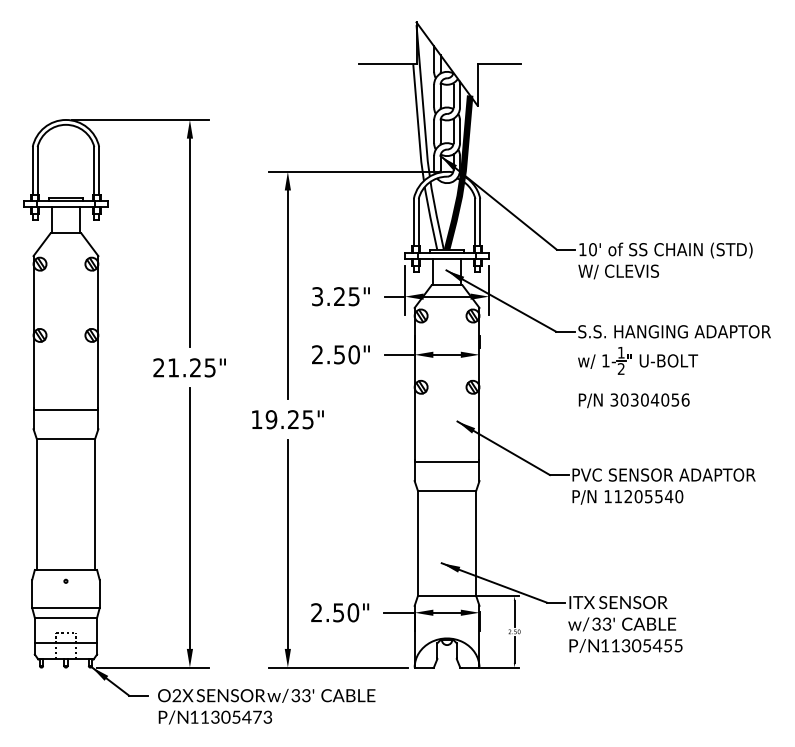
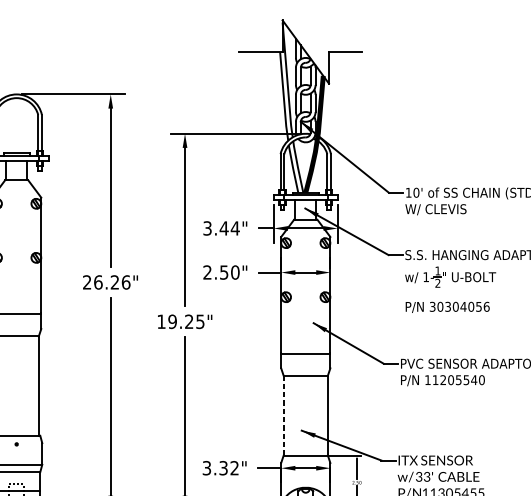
text: (346, 296) -> (229, 228), 3.25" -> 3.44"
text: (192, 367) -> (112, 282), 21.25" -> 26.26"
line: (417, 543) -> (283, 415), solid -> dashed
text: (335, 612) -> (221, 468), 2.50" -> 3.32"

